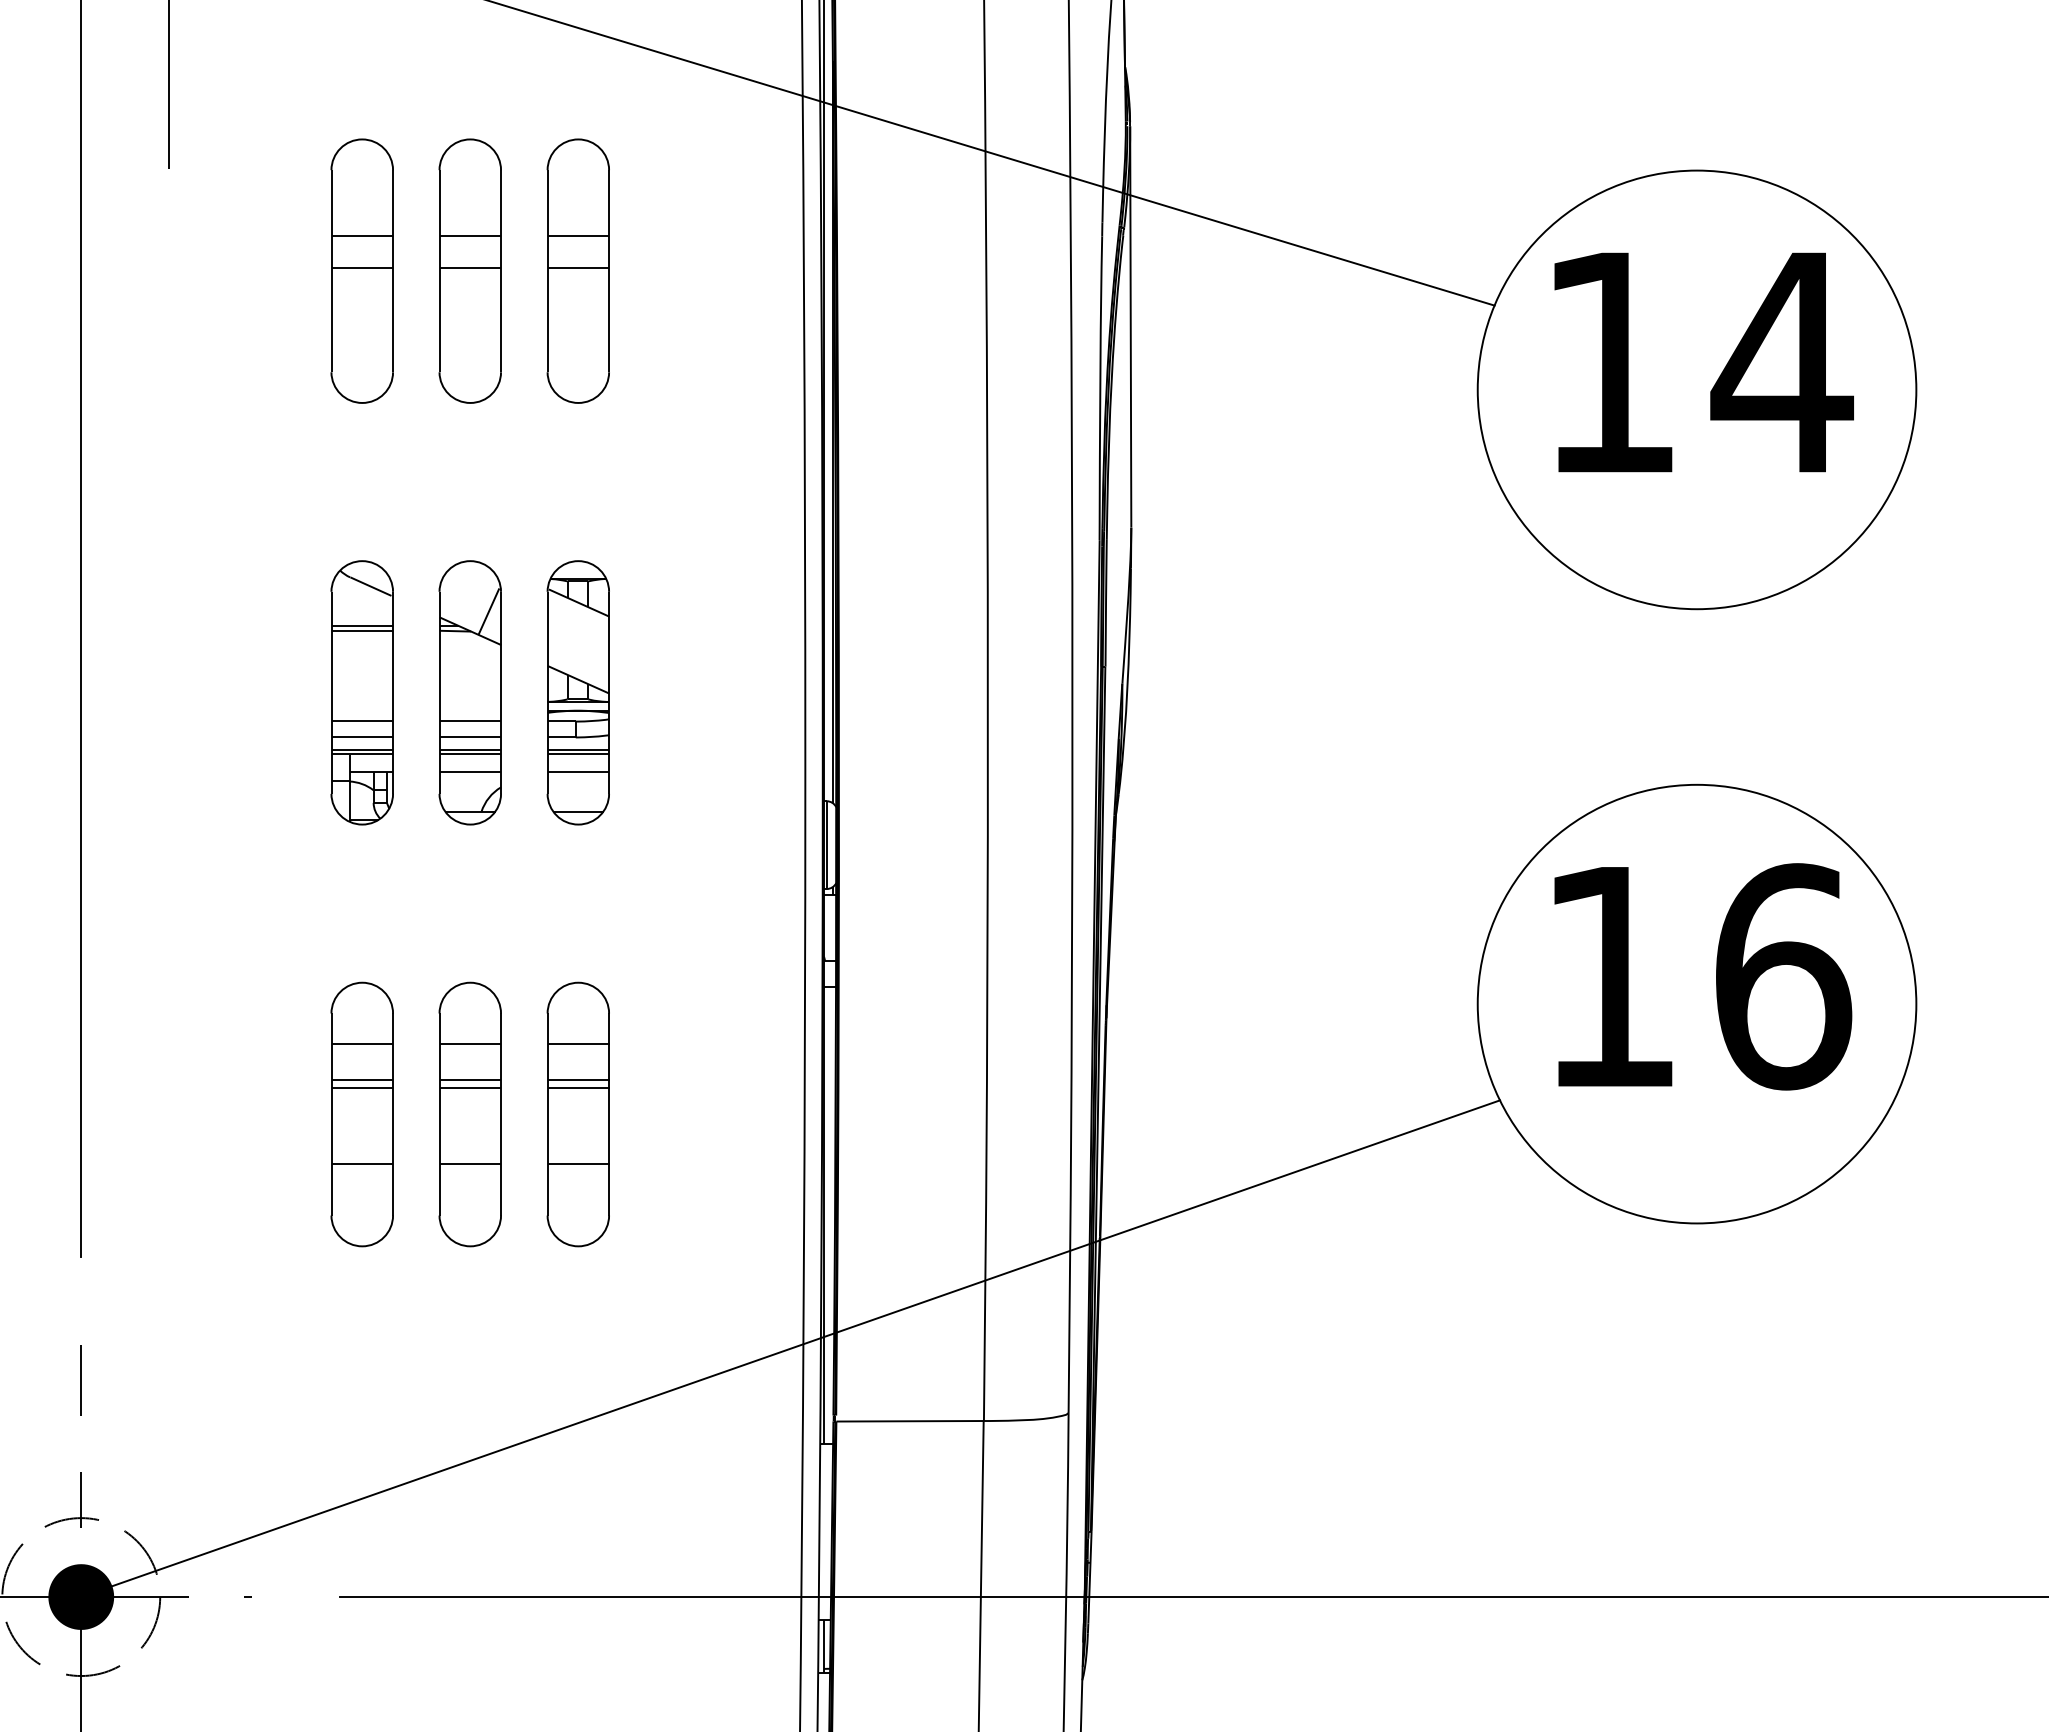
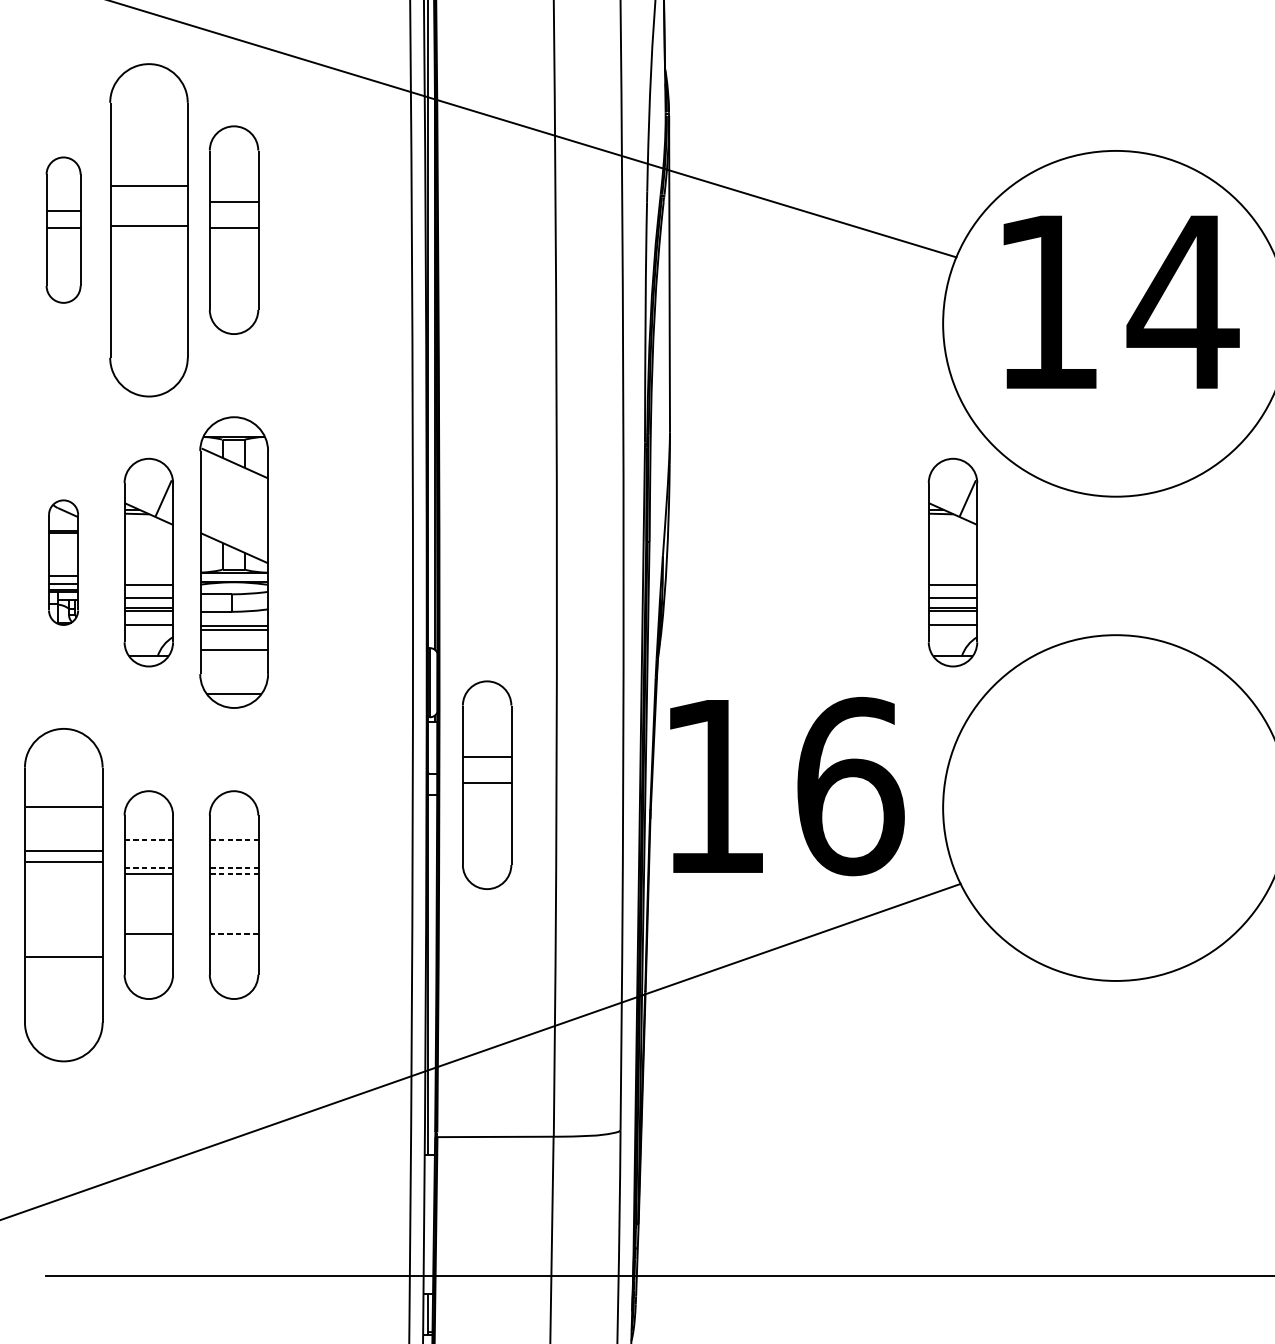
part: (361, 270) -> (63, 229), size x0.7
part: (469, 270) -> (148, 229), size x1.6
part: (361, 692) -> (63, 562), size x0.6
part: (577, 692) -> (233, 562), size x1.4
part: (1489, 692) -> (952, 562), added
part: (898, 974) -> (486, 784), added
text: (1703, 976) -> (787, 786), moved
line: (470, 1044) -> (149, 839), solid -> dashed
line: (578, 1044) -> (234, 839), solid -> dashed
line: (470, 1079) -> (149, 867), solid -> dashed
line: (578, 1079) -> (234, 867), solid -> dashed
line: (578, 1088) -> (234, 874), solid -> dashed
part: (361, 1114) -> (63, 895), size x1.6
line: (578, 1163) -> (234, 933), solid -> dashed

